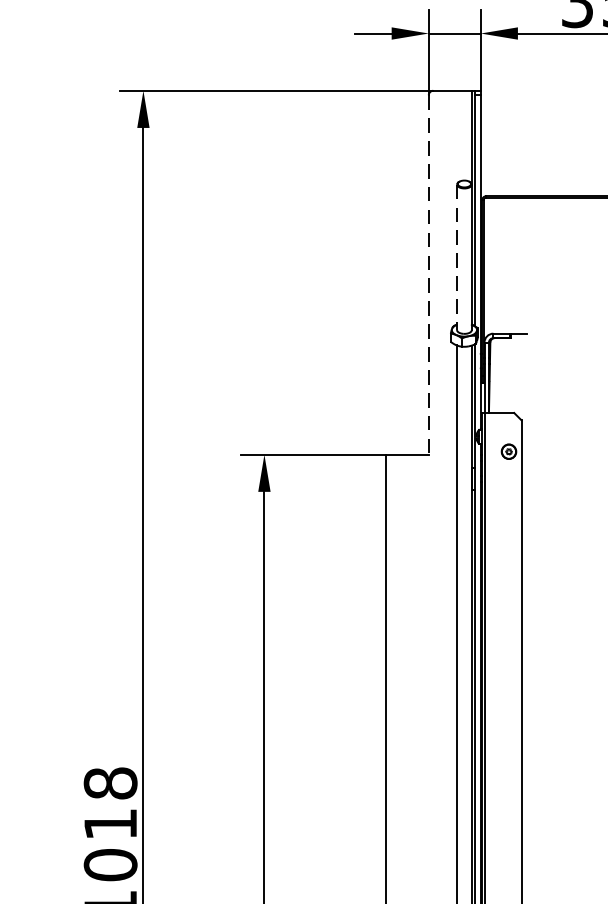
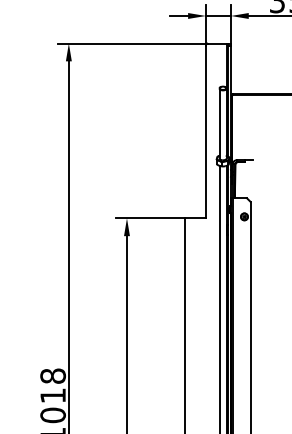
line: (457, 257) -> (219, 123), dashed -> solid
line: (427, 276) -> (205, 132), dashed -> solid

